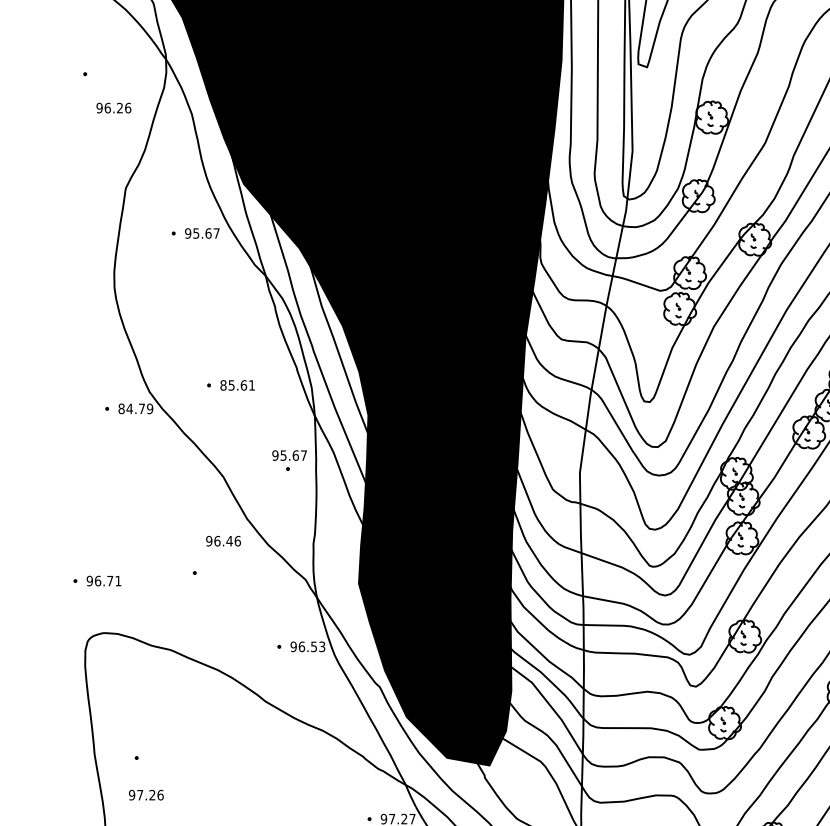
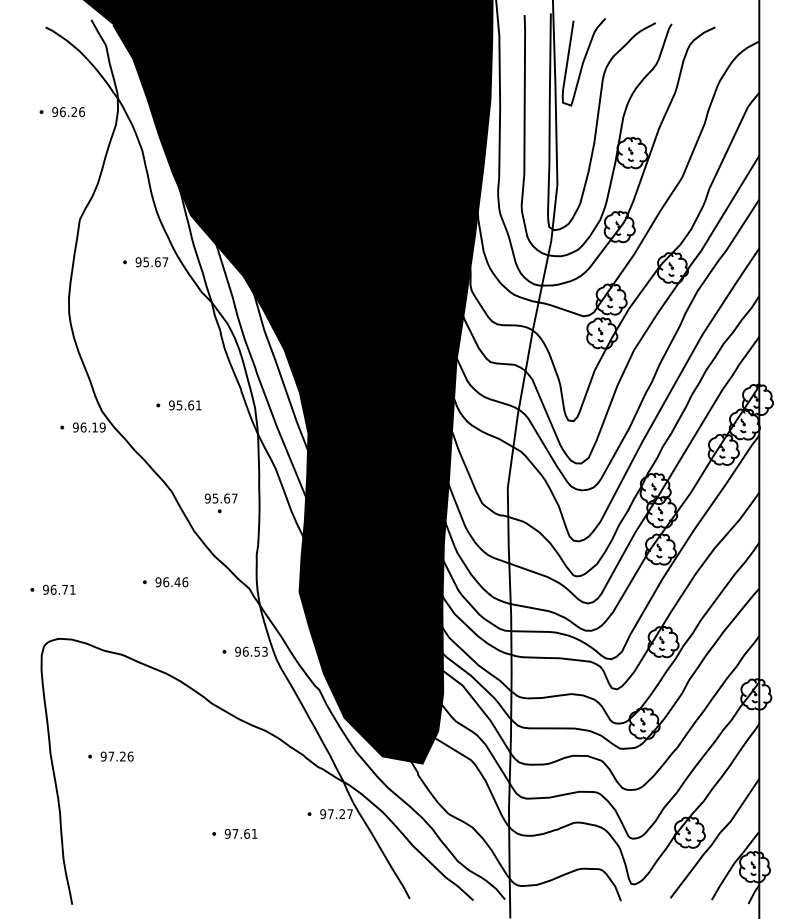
text: (113, 108) -> (68, 112), moved
text: (223, 385) -> (171, 405), 85.61 -> 95.61
text: (130, 408) -> (84, 427), 84.79 -> 96.19
part: (288, 460) -> (220, 503), moved
text: (223, 541) -> (171, 582), moved
text: (145, 795) -> (116, 756), moved

